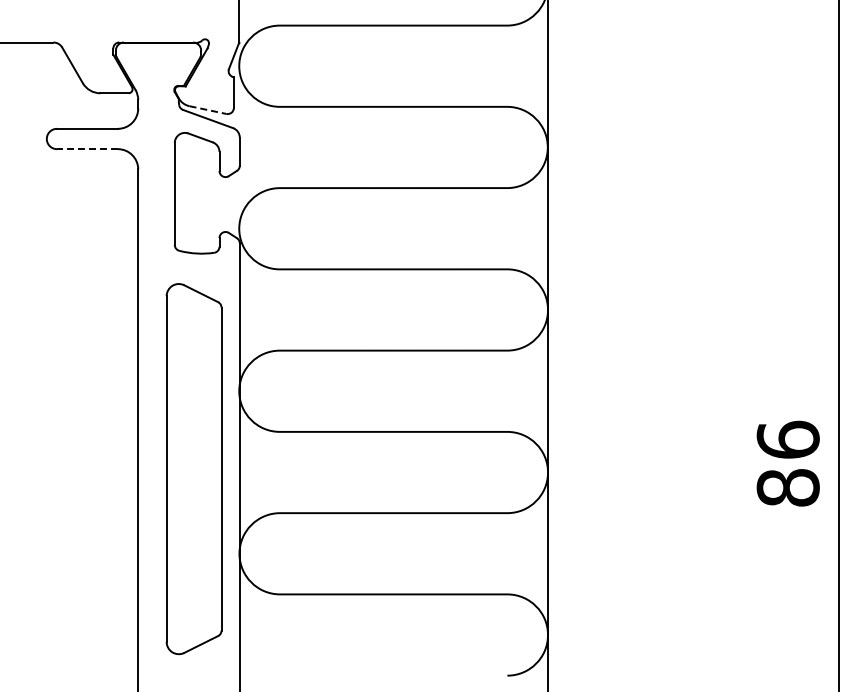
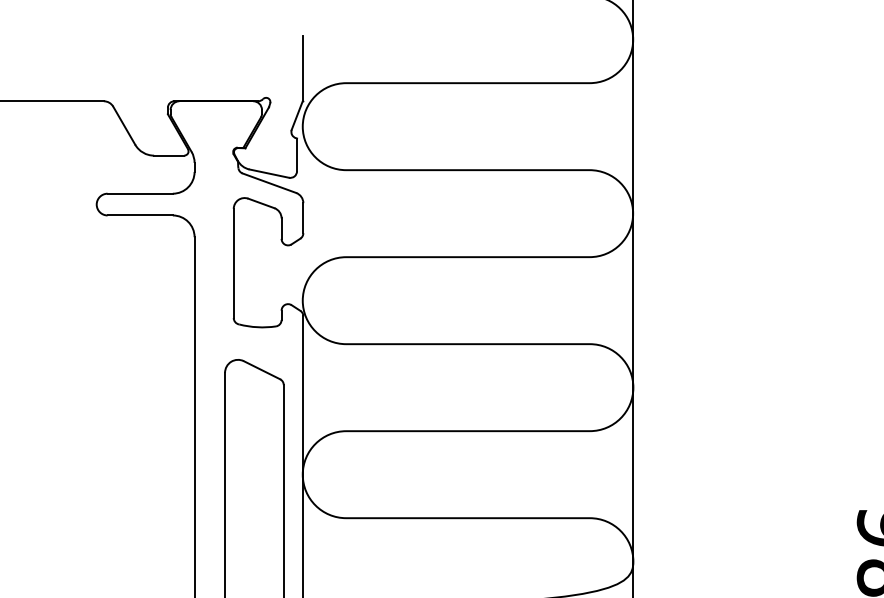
line: (207, 110) -> (268, 174), dashed -> solid
line: (86, 149) -> (139, 215), dashed -> solid

